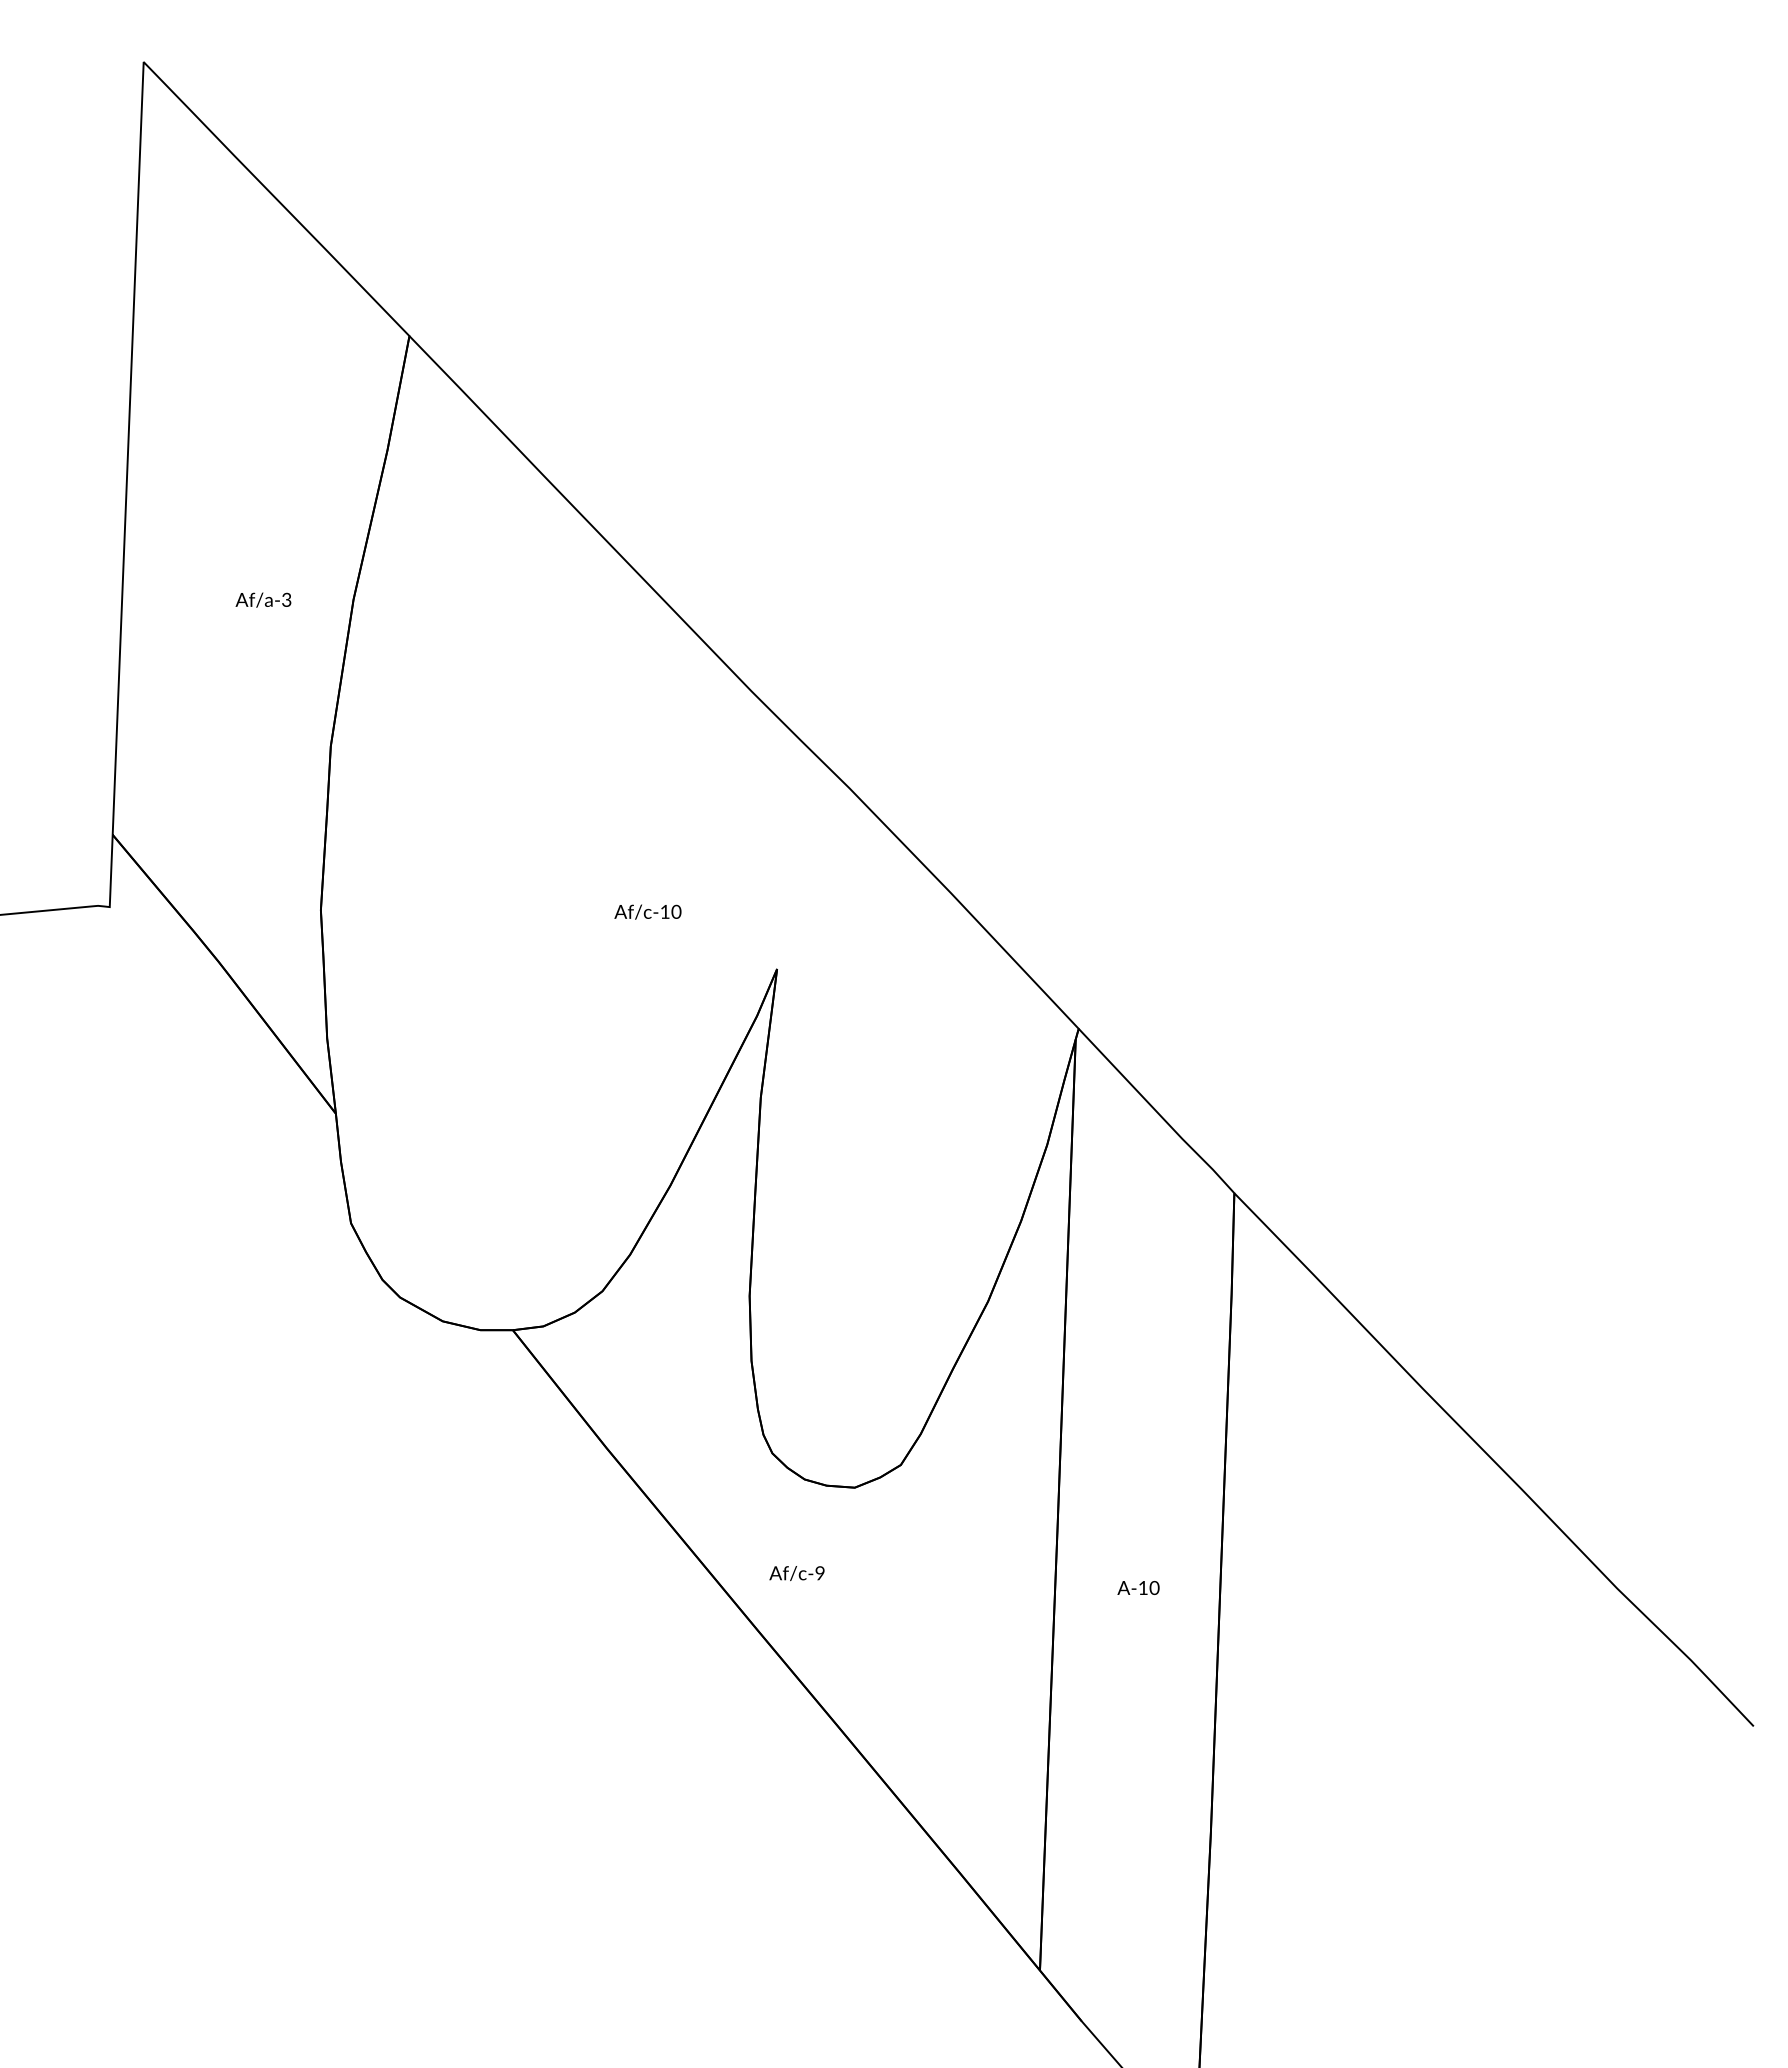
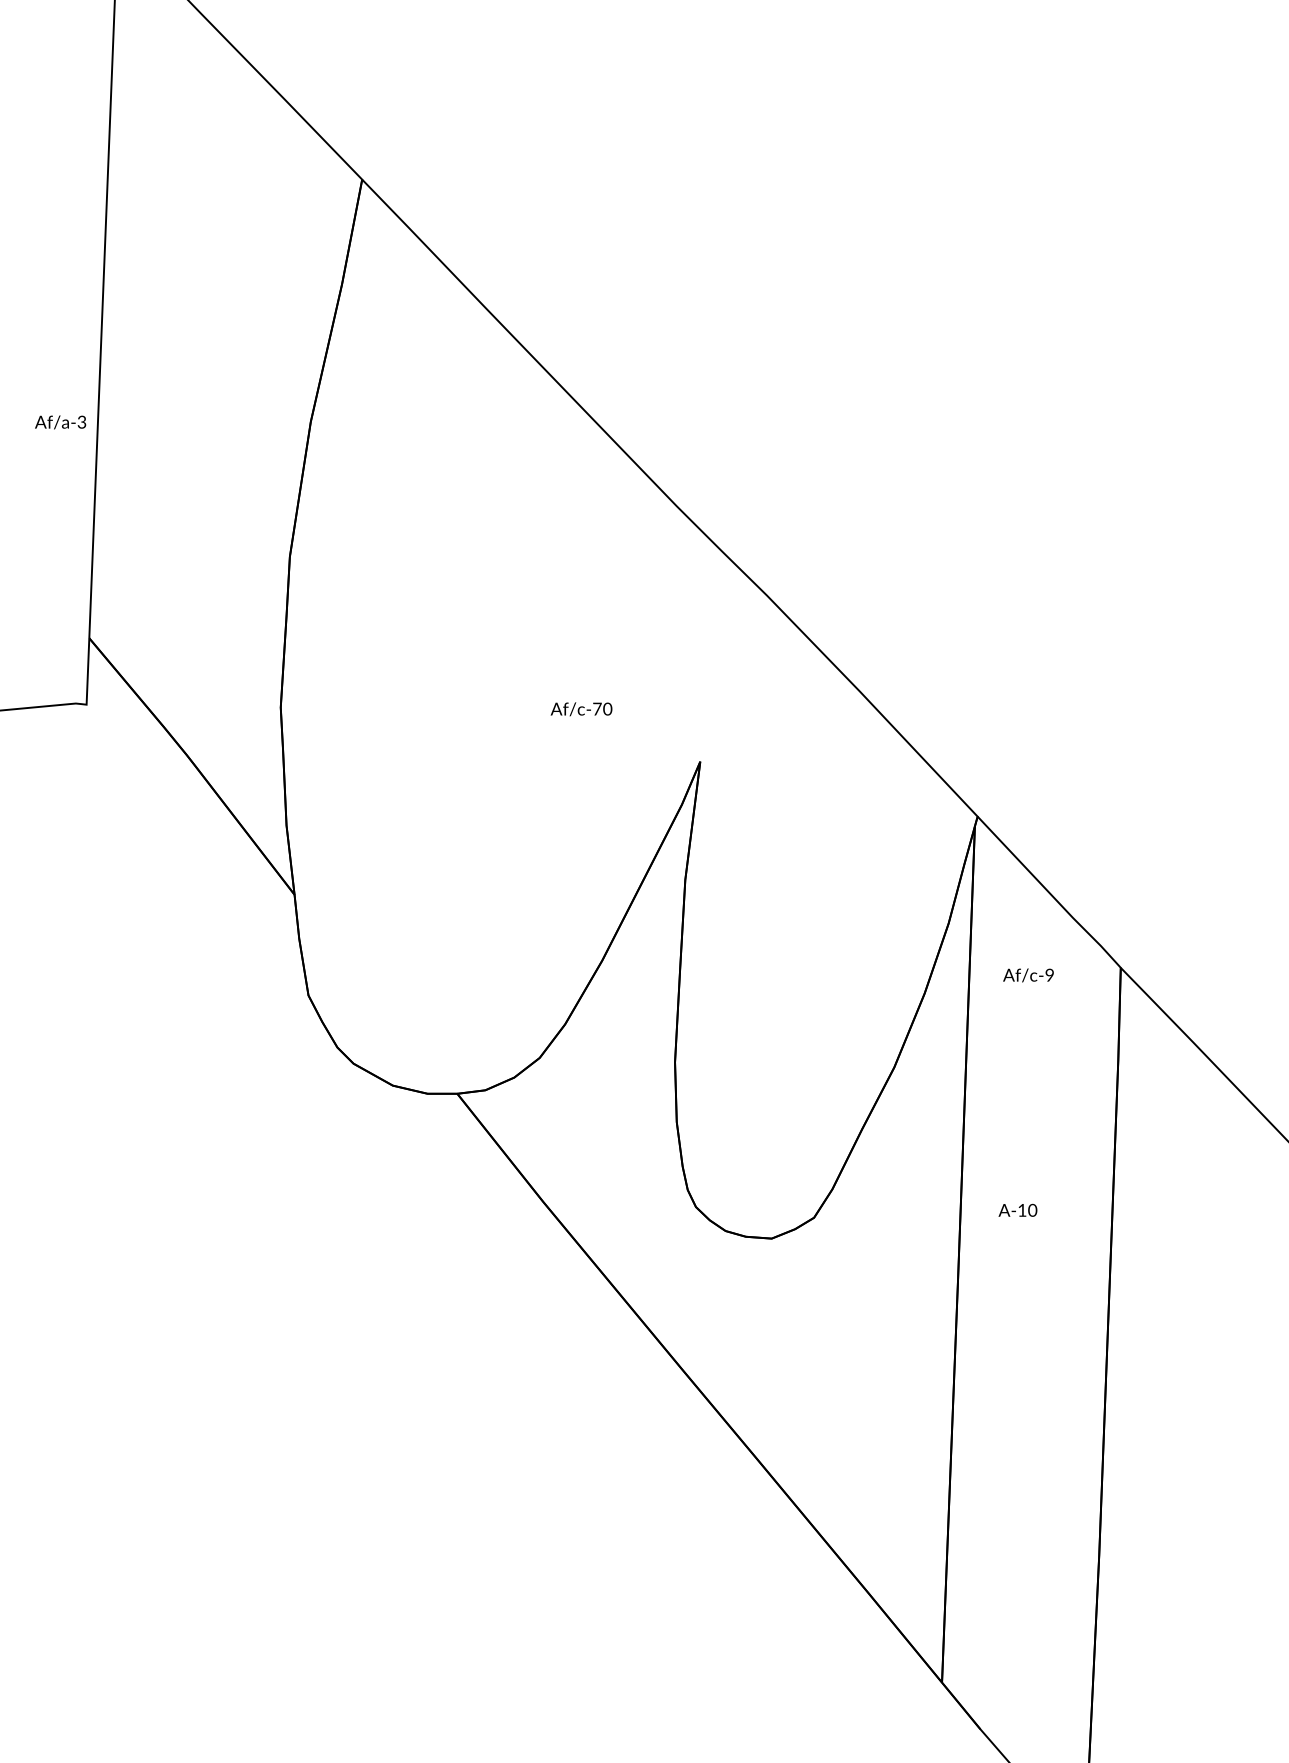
text: (263, 599) -> (60, 421), moved
text: (664, 911) -> (596, 708), Af/c-10 -> Af/c-70
text: (796, 1573) -> (1028, 975), moved
text: (1138, 1587) -> (1017, 1209), moved

